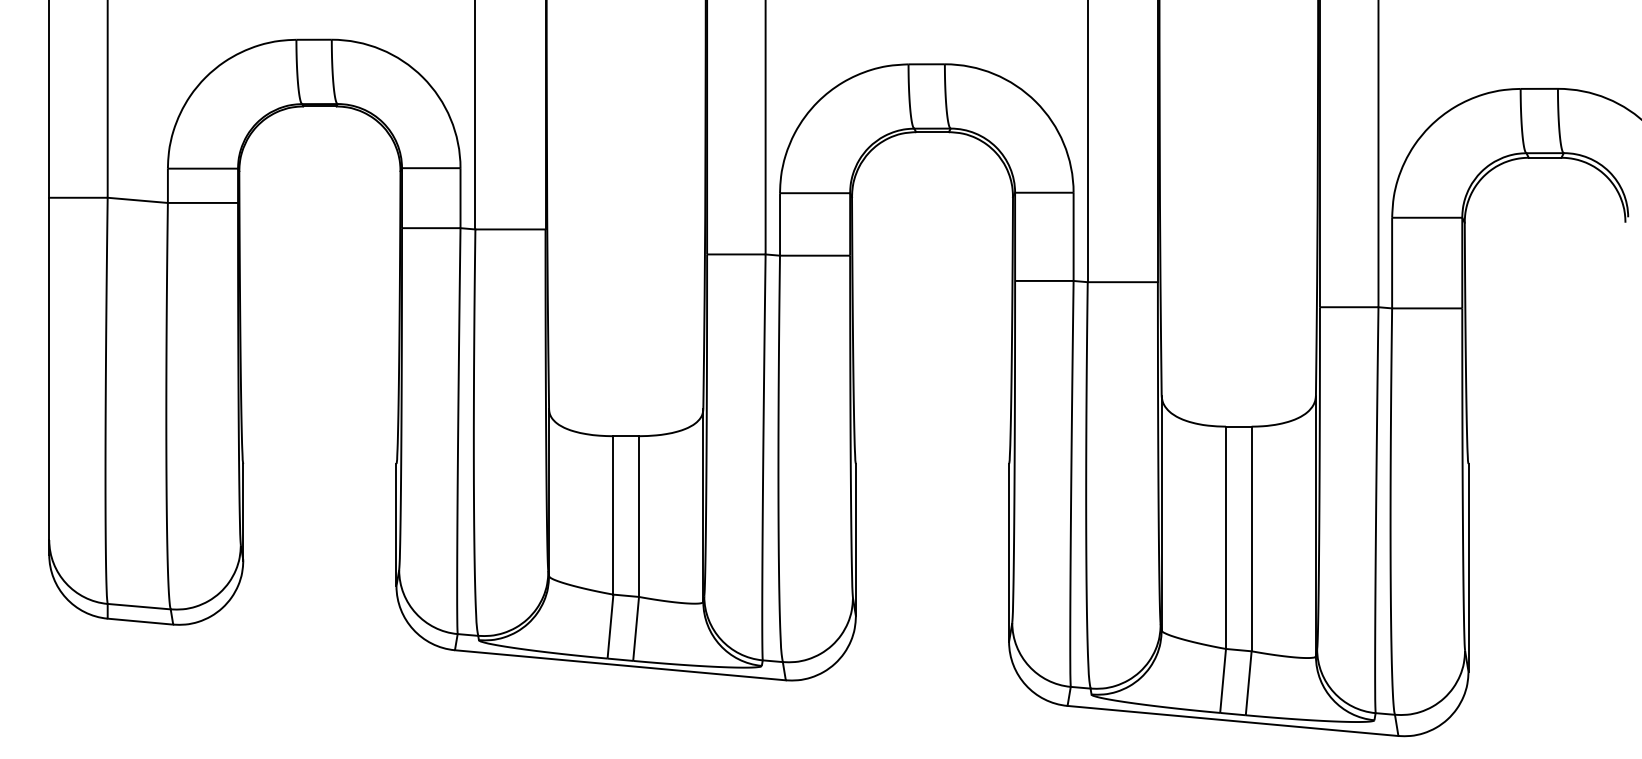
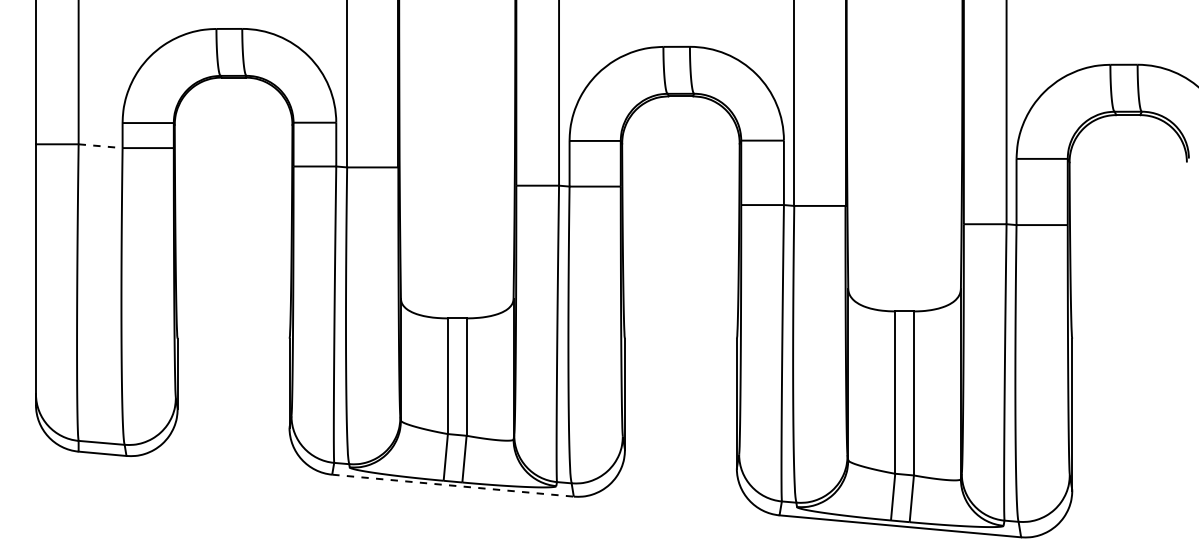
line: (138, 200) -> (101, 146), solid -> dashed
line: (620, 665) -> (453, 485), solid -> dashed

